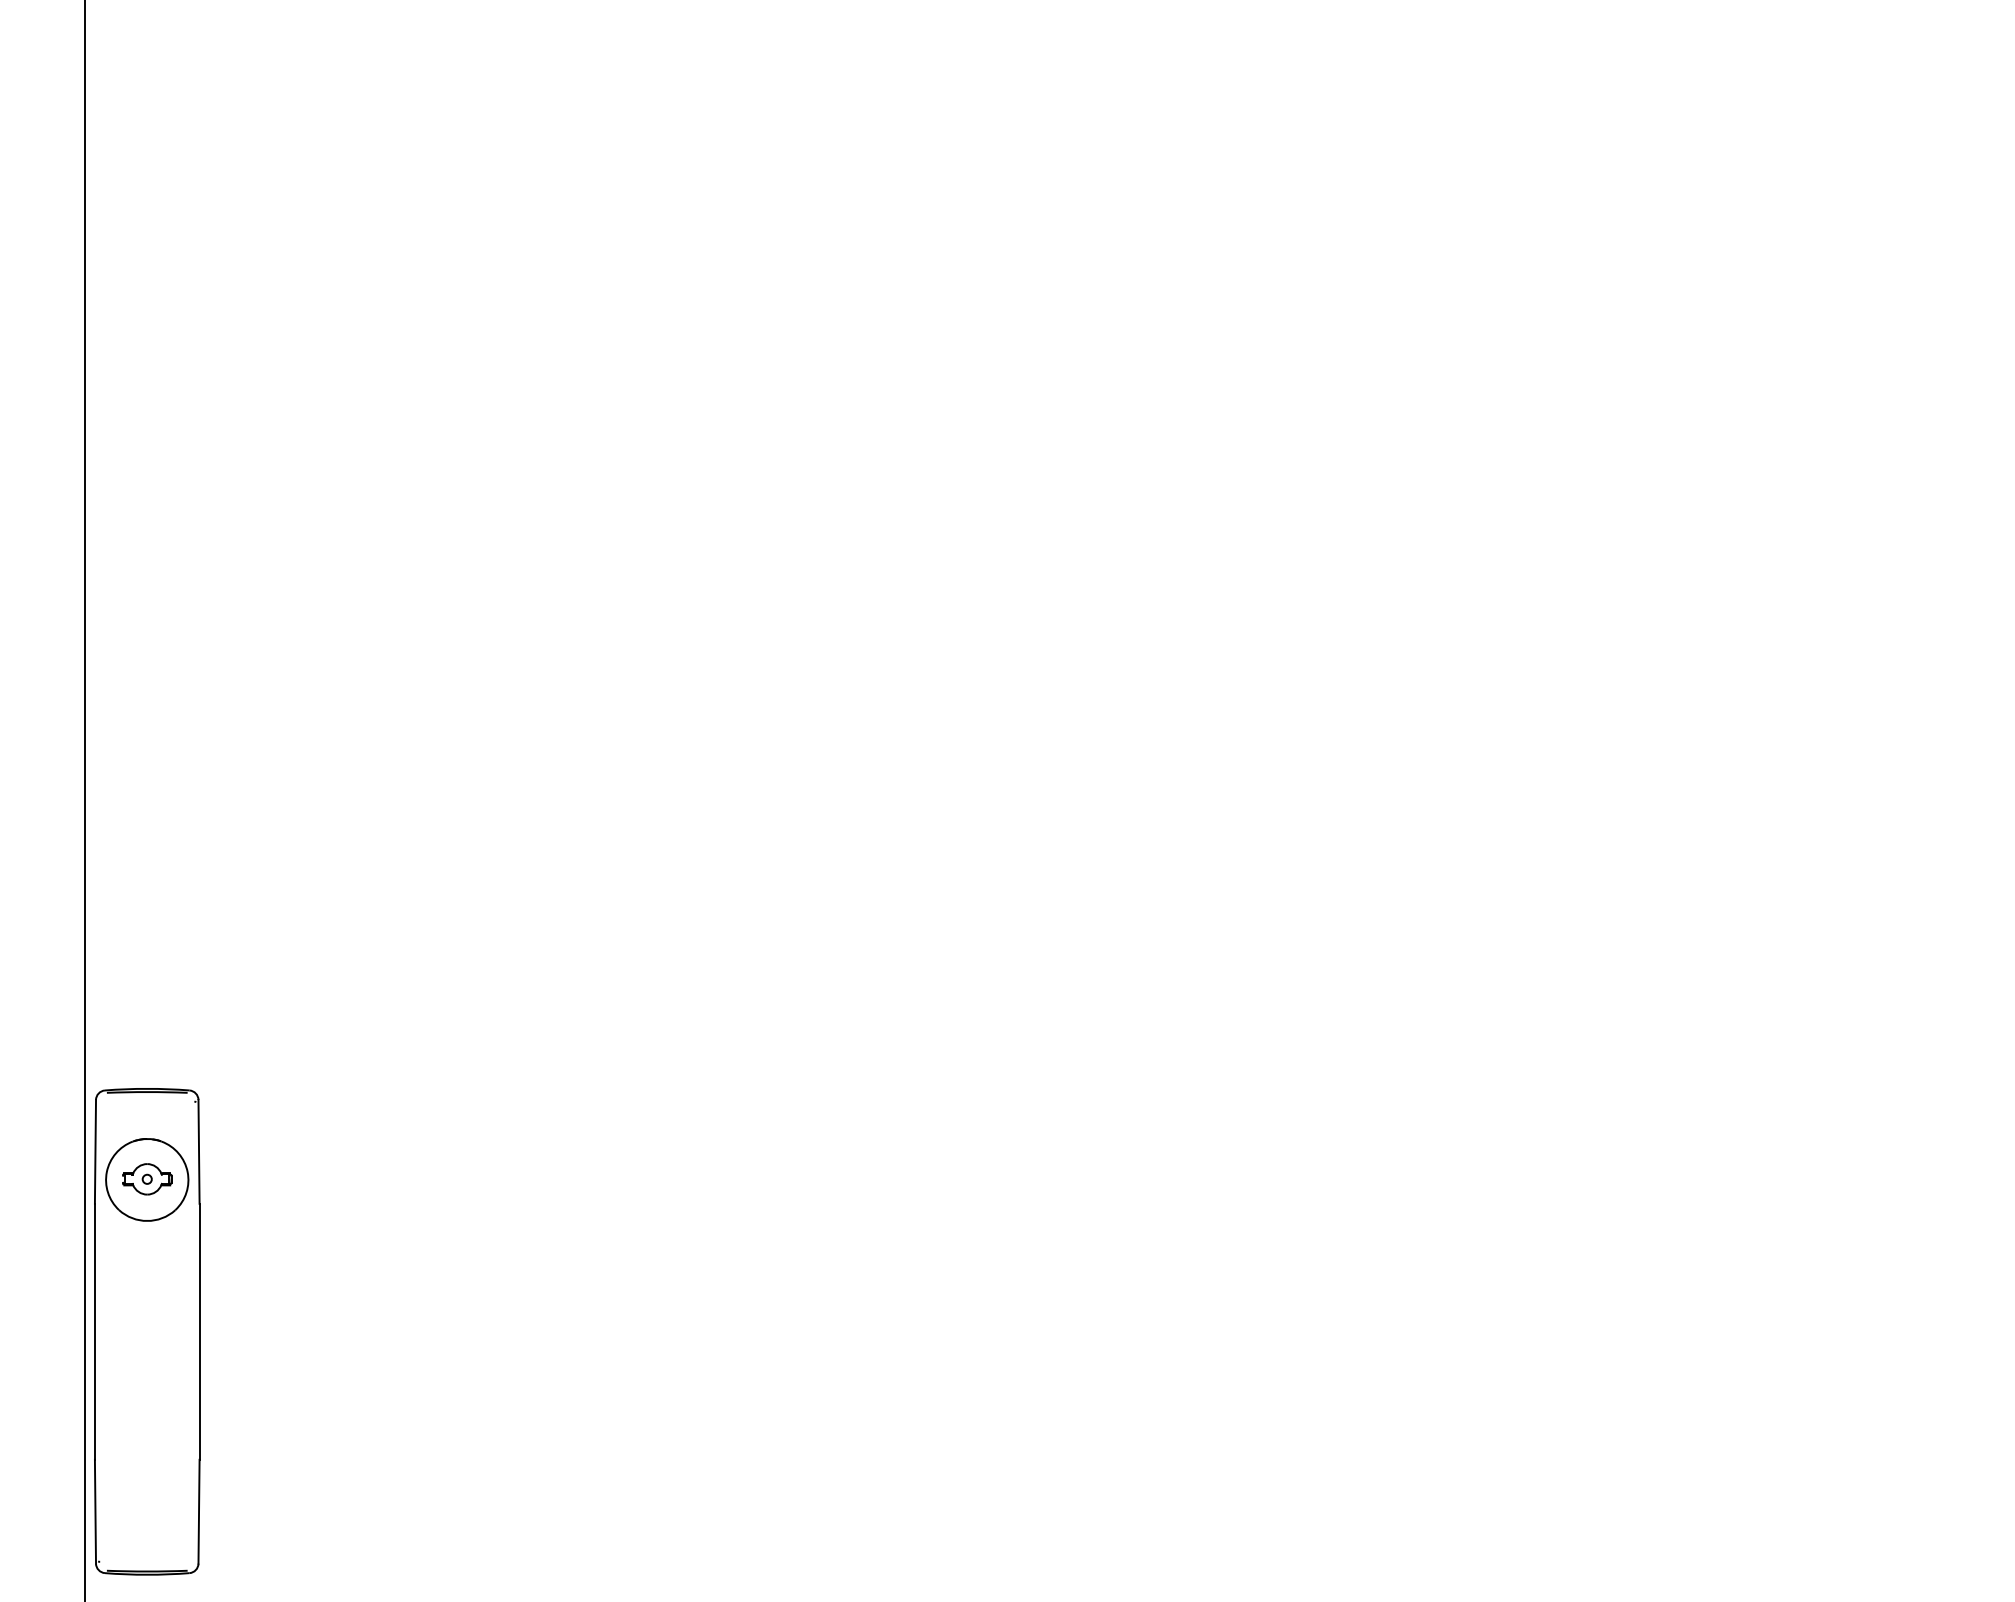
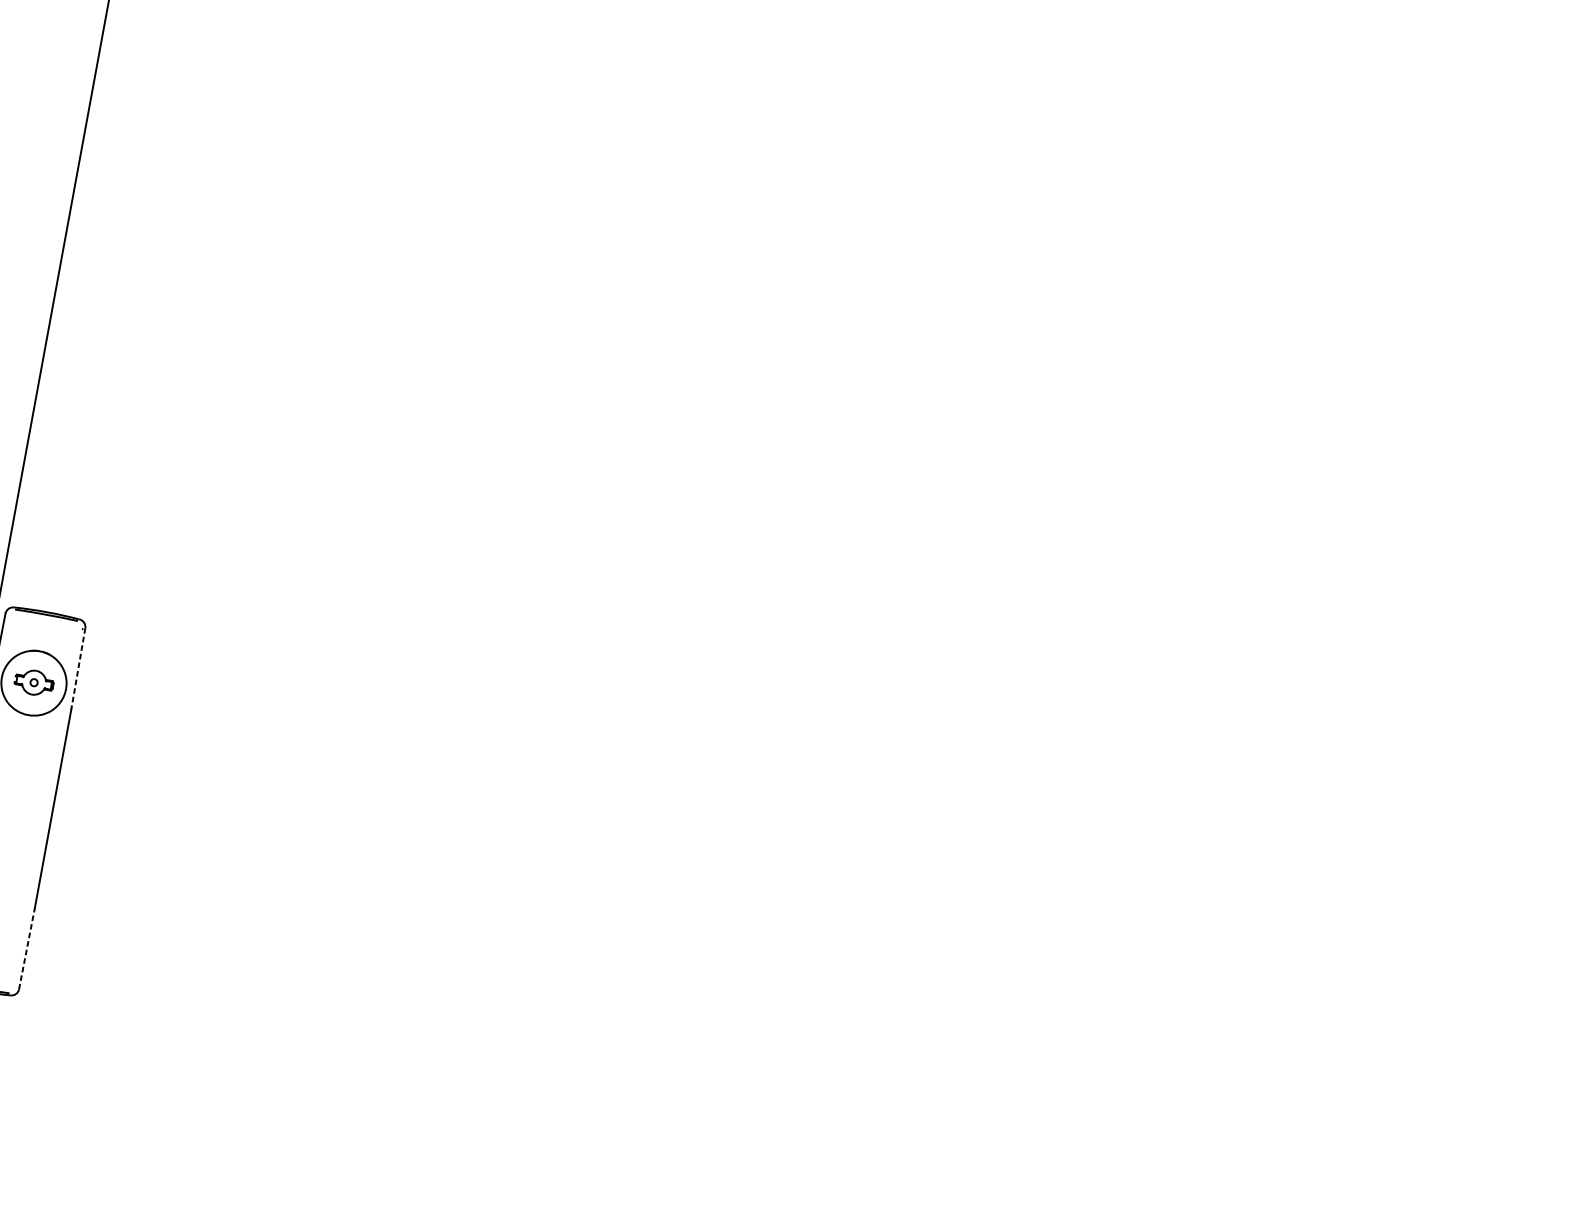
line: (199, 1151) -> (78, 668), solid -> dashed
line: (199, 1511) -> (27, 948), solid -> dashed

